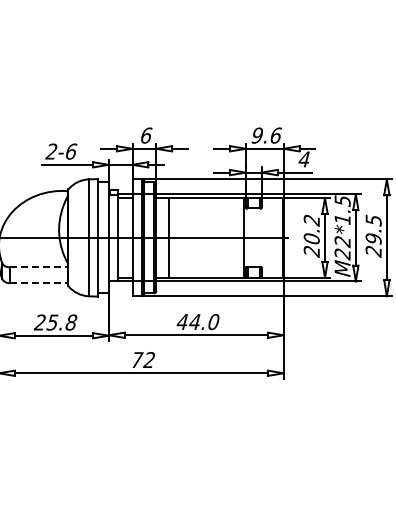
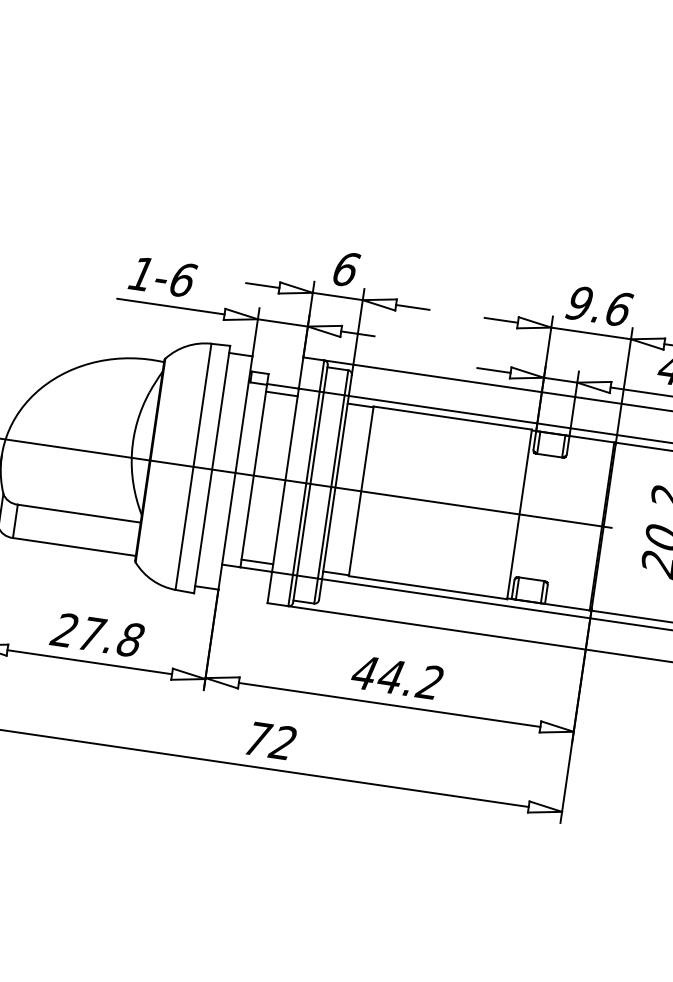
text: (51, 151) -> (141, 273), 2-6 -> 1-6
line: (39, 267) -> (80, 514), dashed -> solid
line: (39, 283) -> (75, 547), dashed -> solid
text: (52, 322) -> (90, 633), 25.8 -> 27.8
text: (213, 322) -> (429, 683), 44.0 -> 44.2

